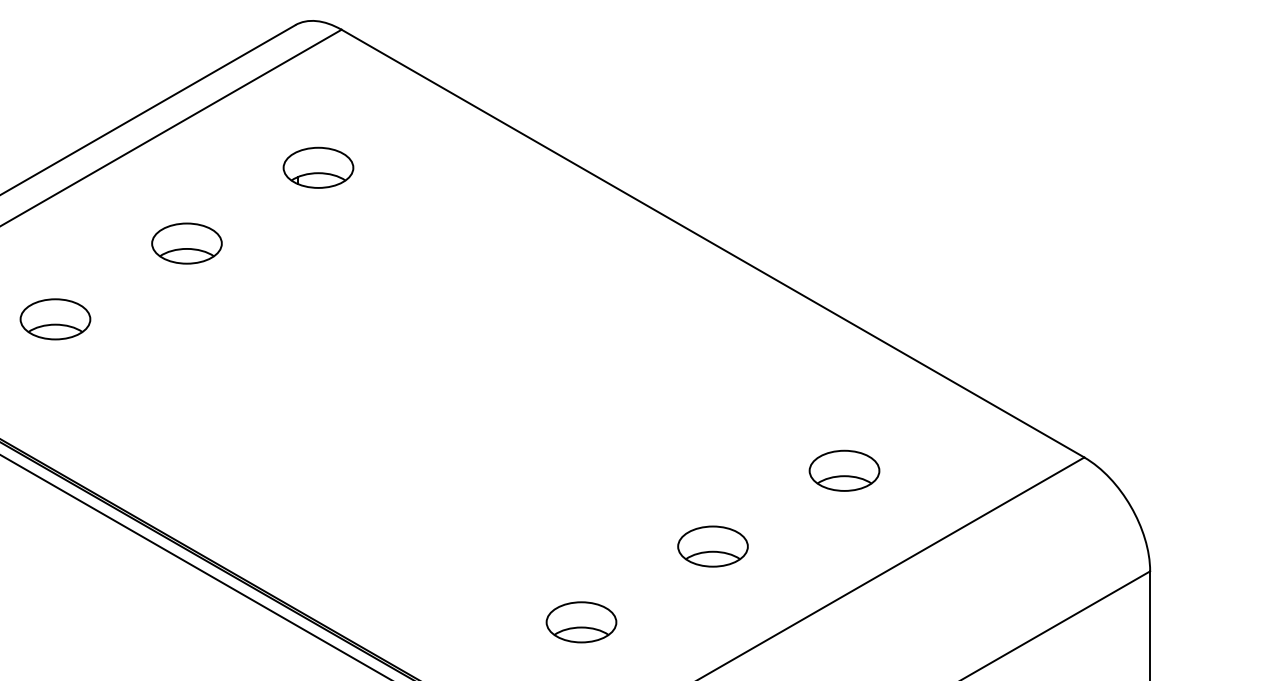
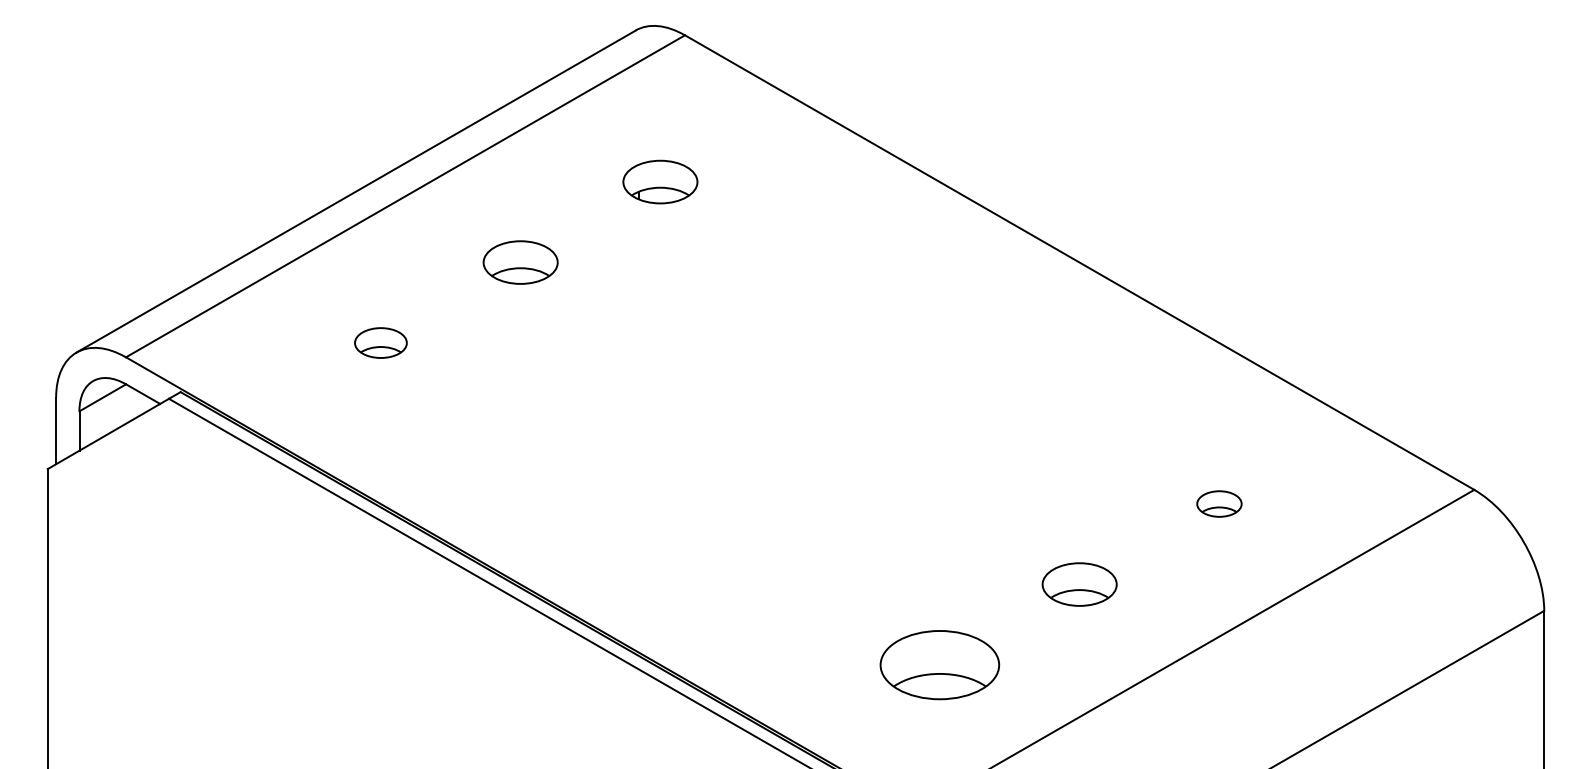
part: (55, 318) -> (380, 342), size x0.7
part: (844, 470) -> (1219, 503), size x0.6
part: (581, 621) -> (939, 664), size x1.6

